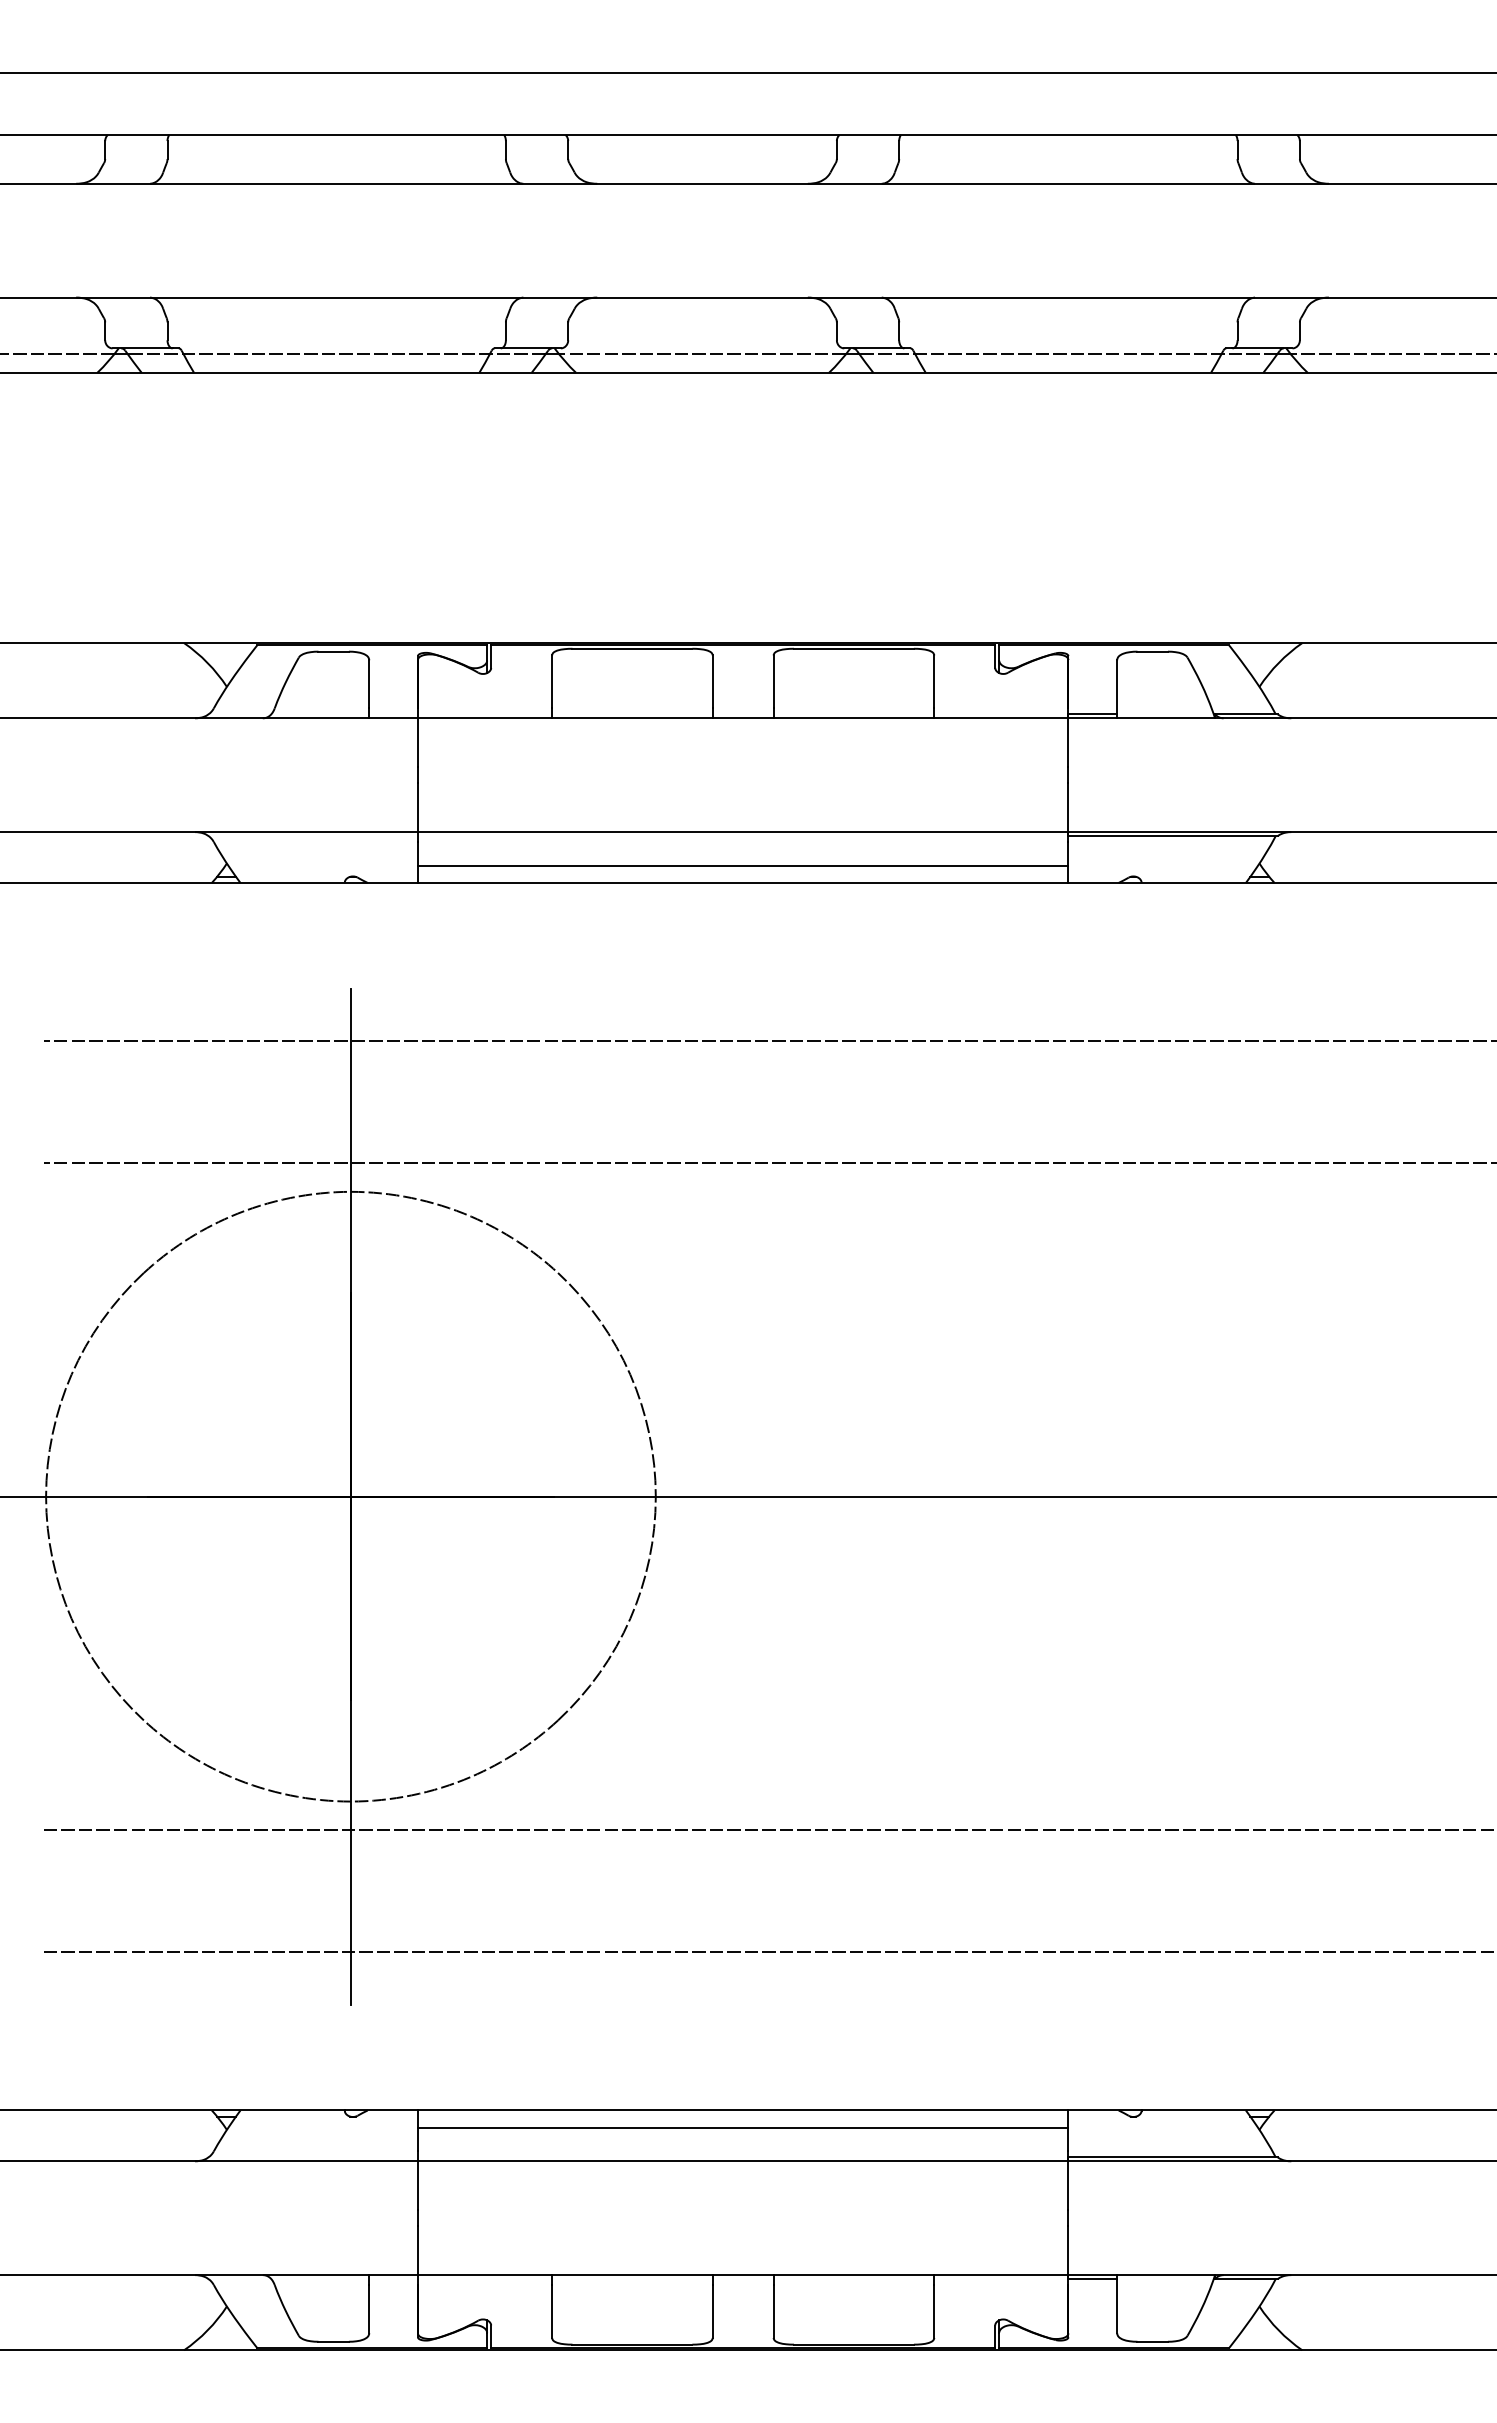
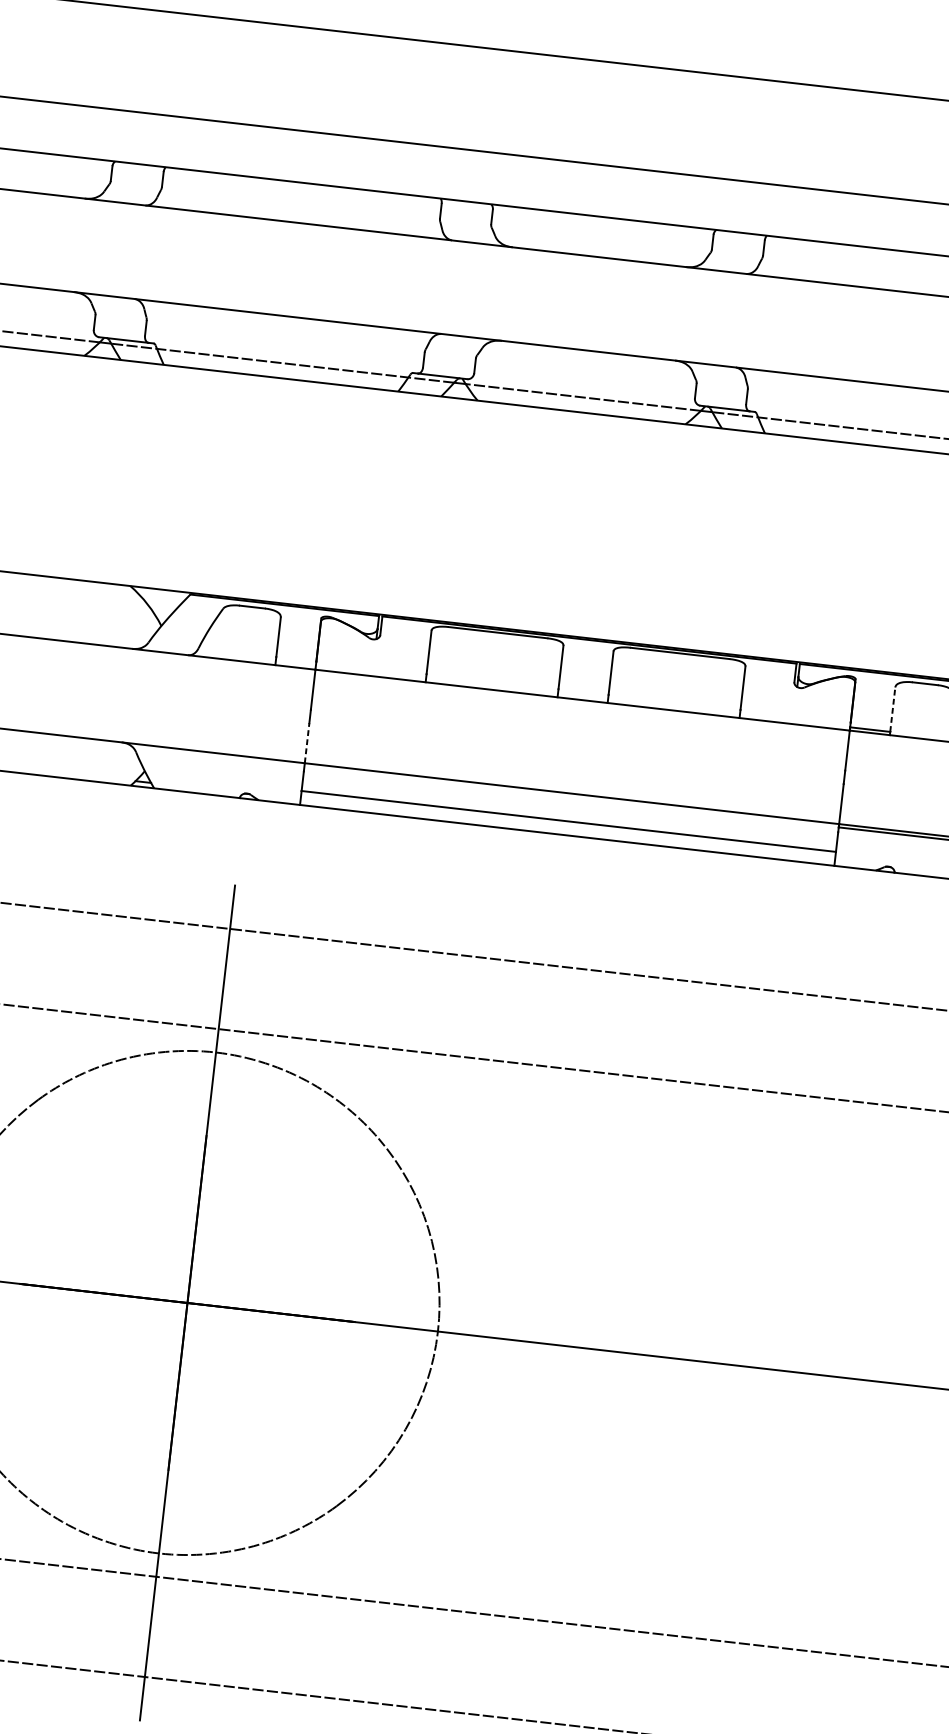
line: (1117, 687) -> (893, 709), solid -> dashed
line: (418, 807) -> (307, 743), solid -> dashed

